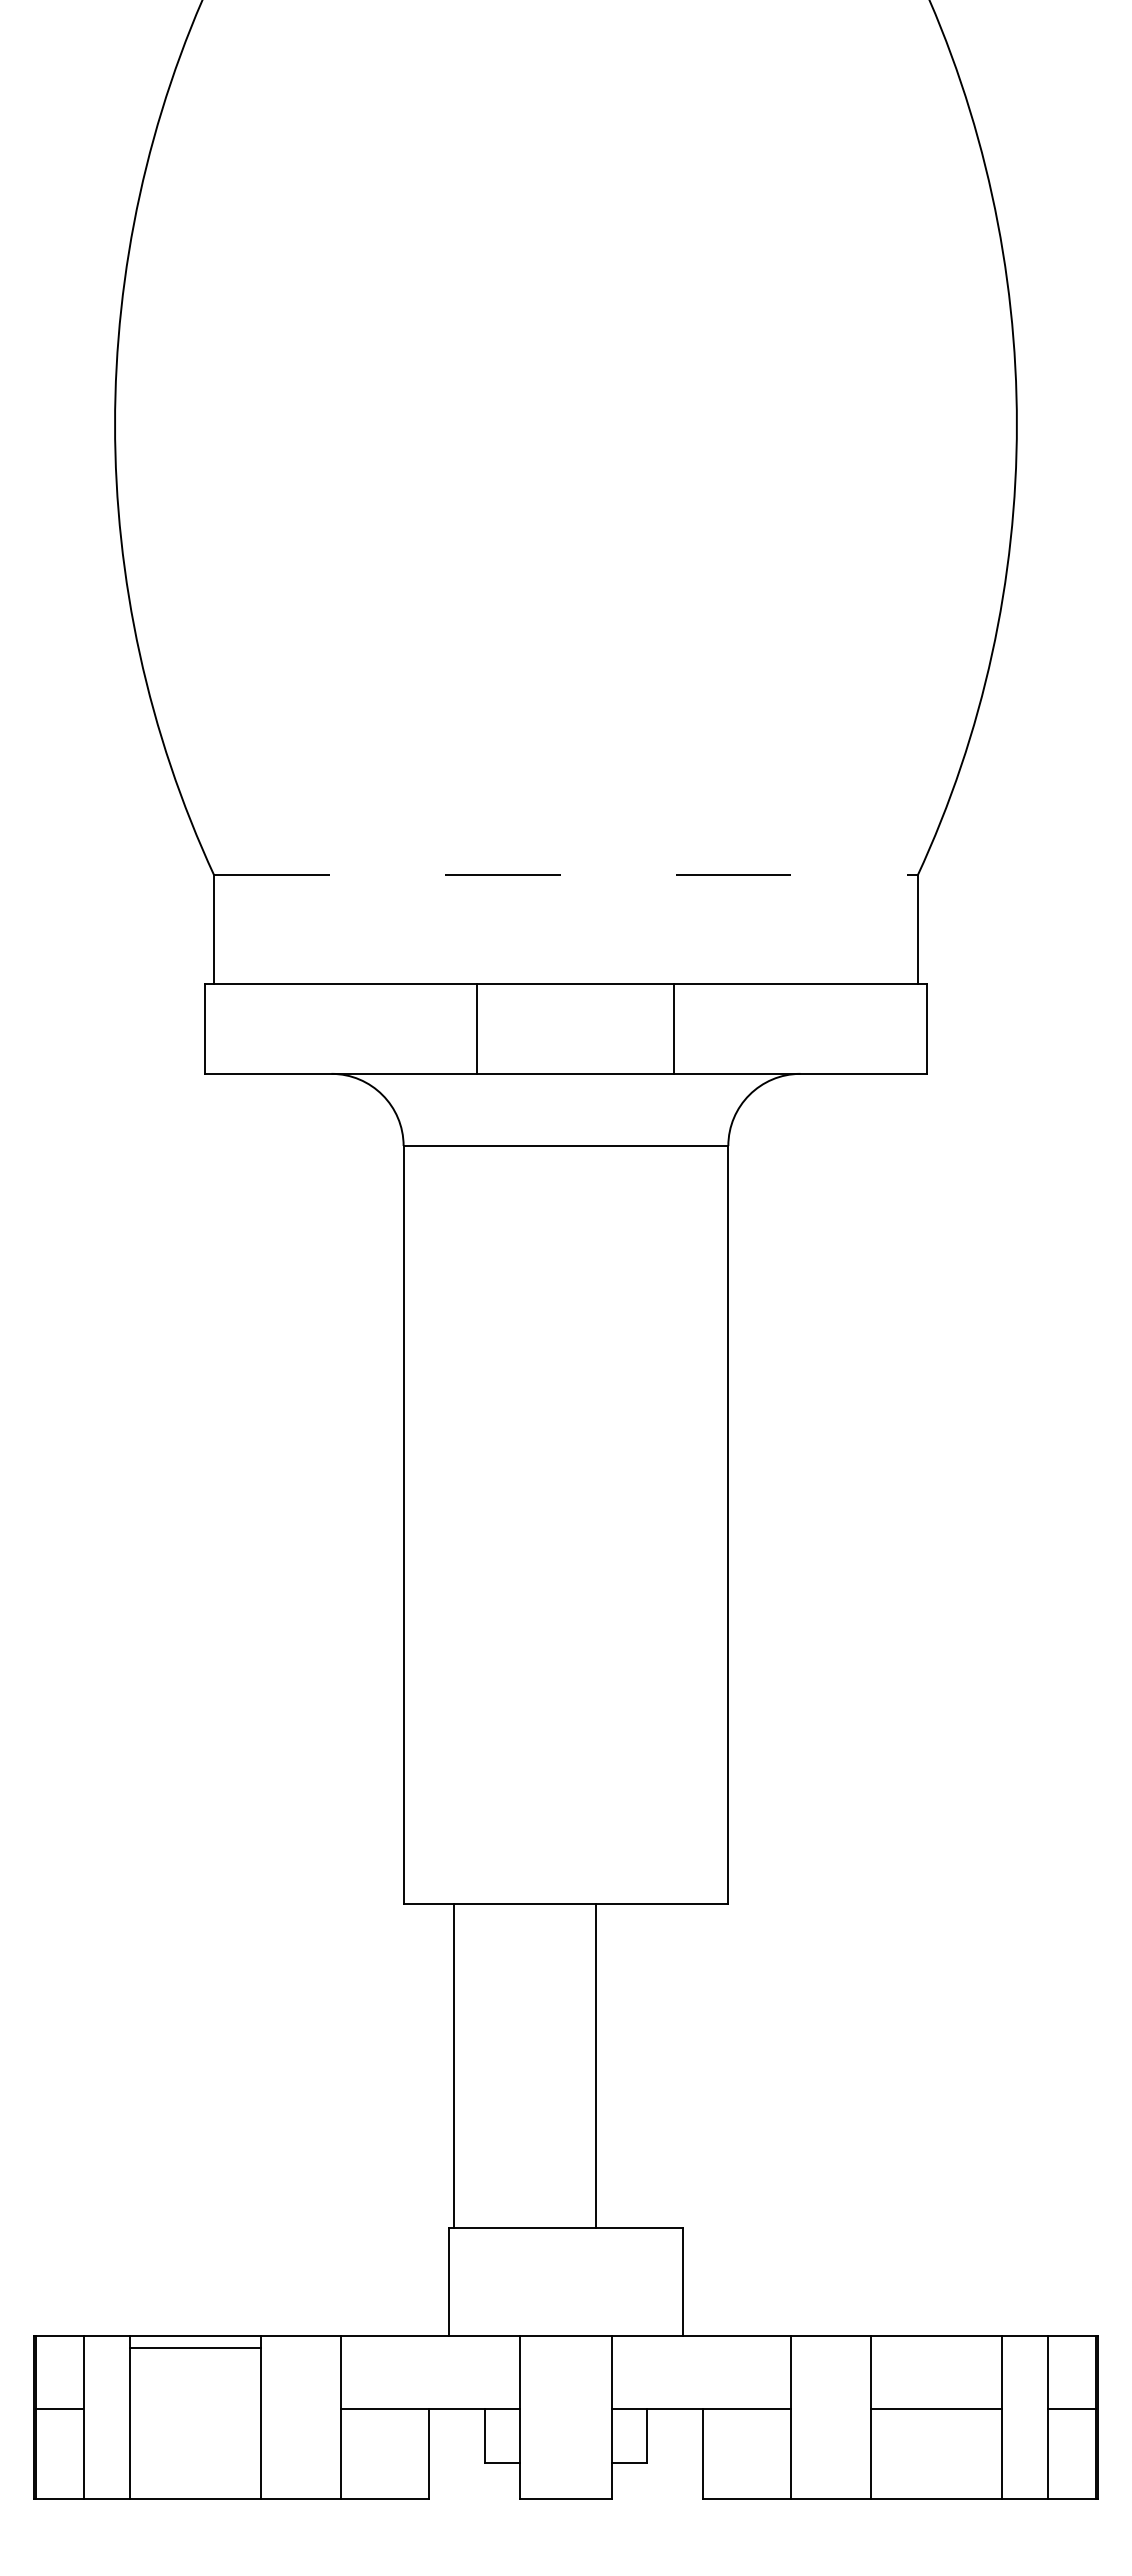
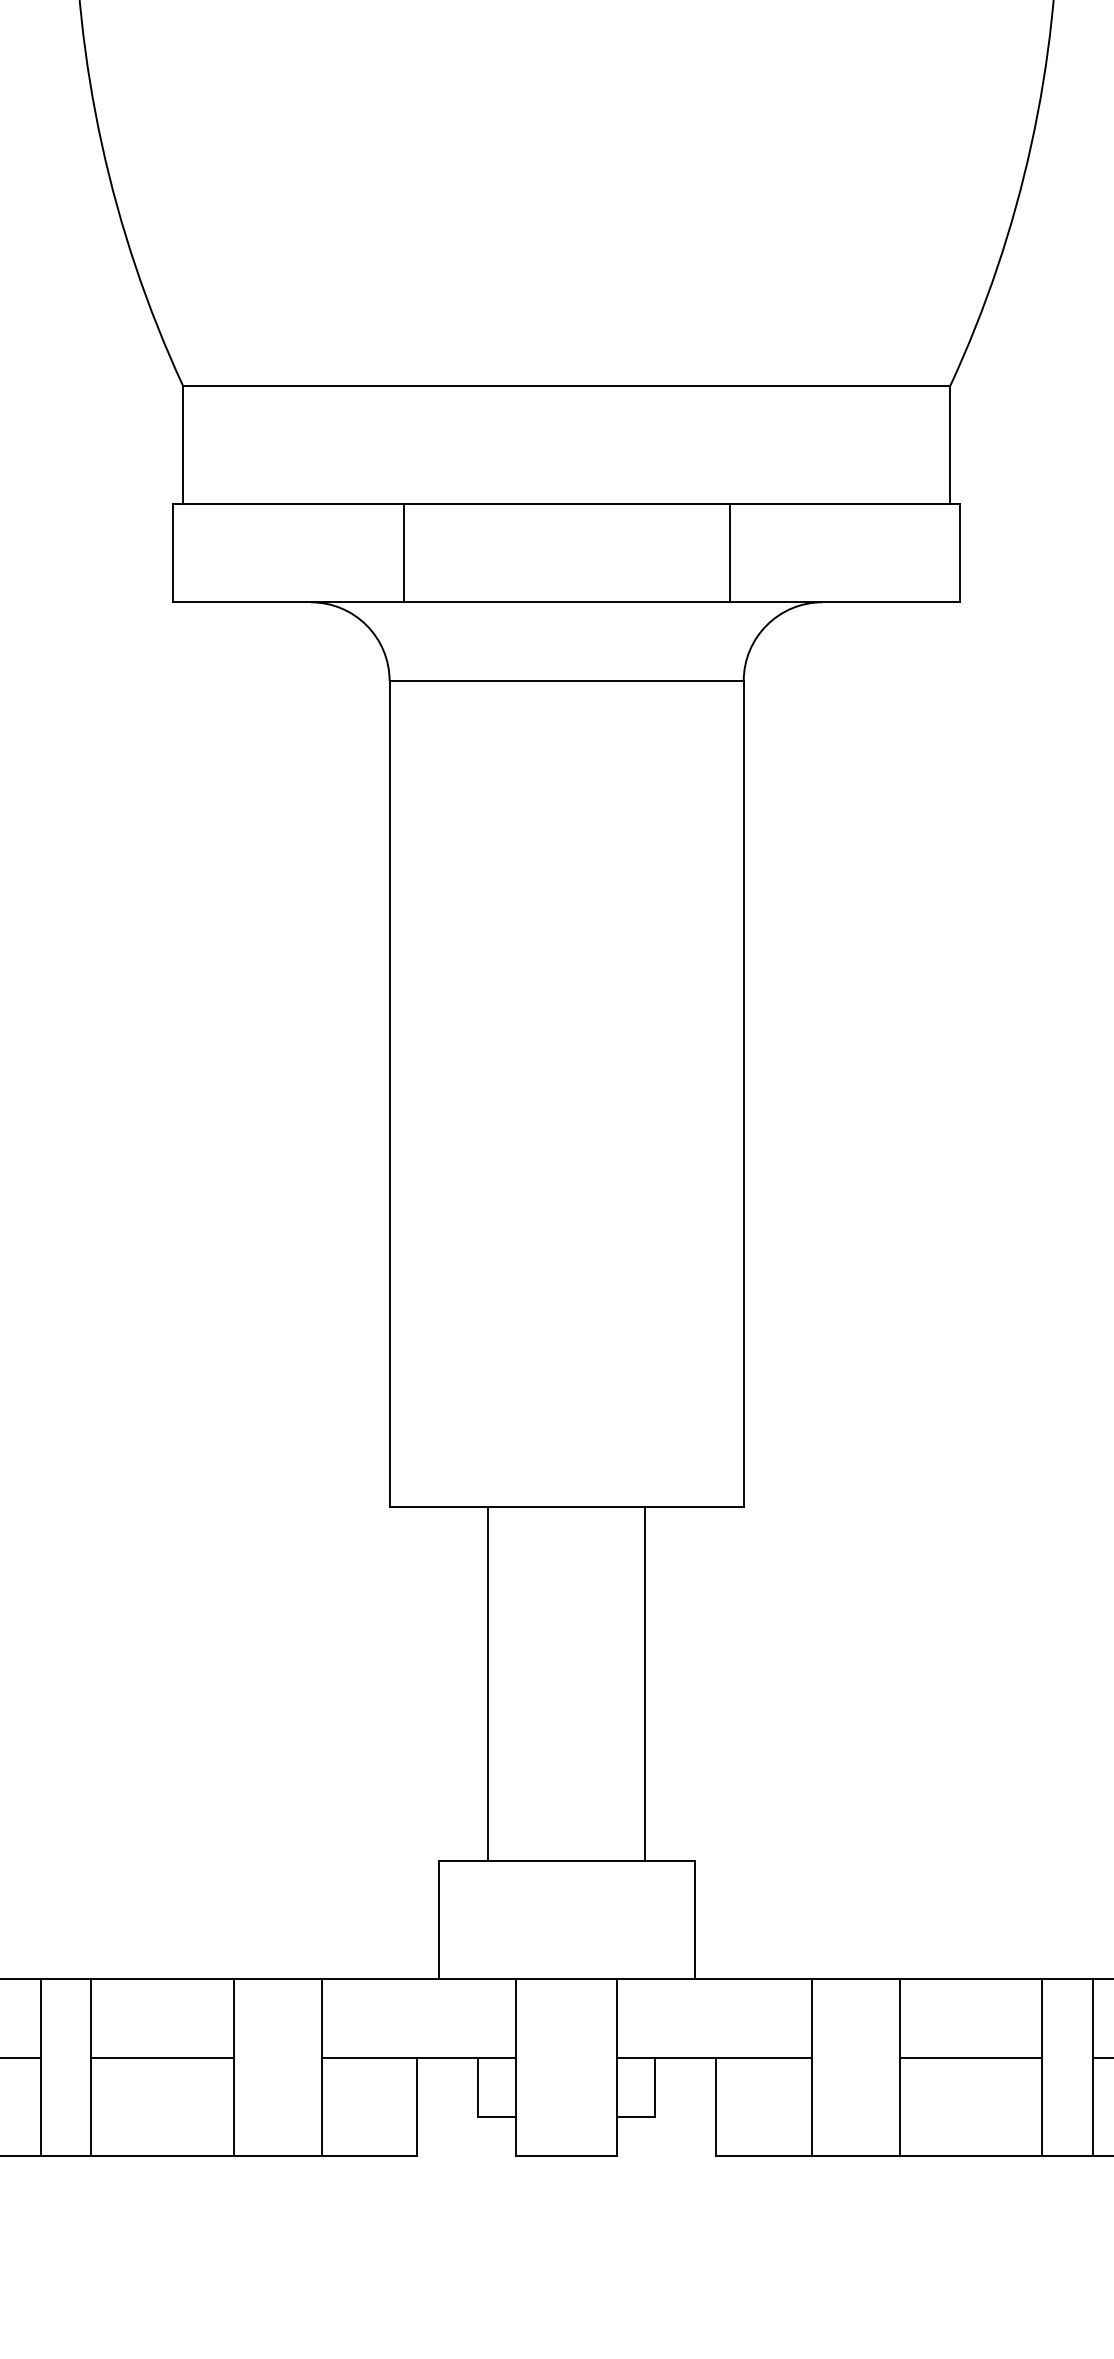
line: (566, 875) -> (567, 385), dashed -> solid
line: (476, 1028) -> (403, 552), moved
line: (674, 1028) -> (729, 552), moved
line: (453, 2065) -> (487, 1683), moved
line: (596, 2065) -> (645, 1683), moved
line: (195, 2347) -> (162, 2057), moved

